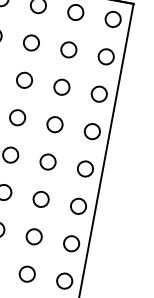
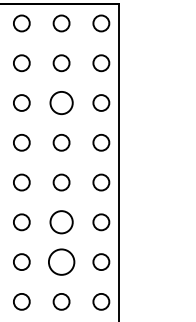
circle: (61, 86) -> (61, 102), size x1.4
circle: (41, 199) -> (61, 222), size x1.4
circle: (34, 236) -> (61, 261), size x1.6

